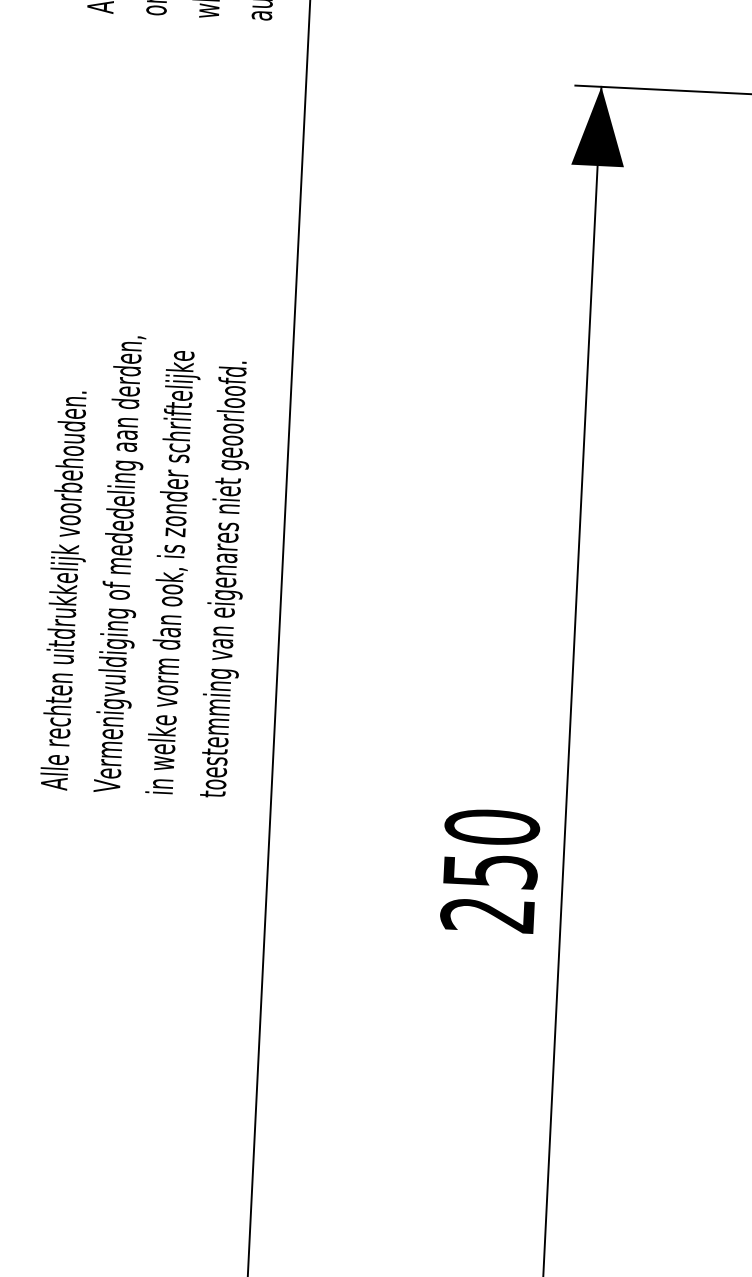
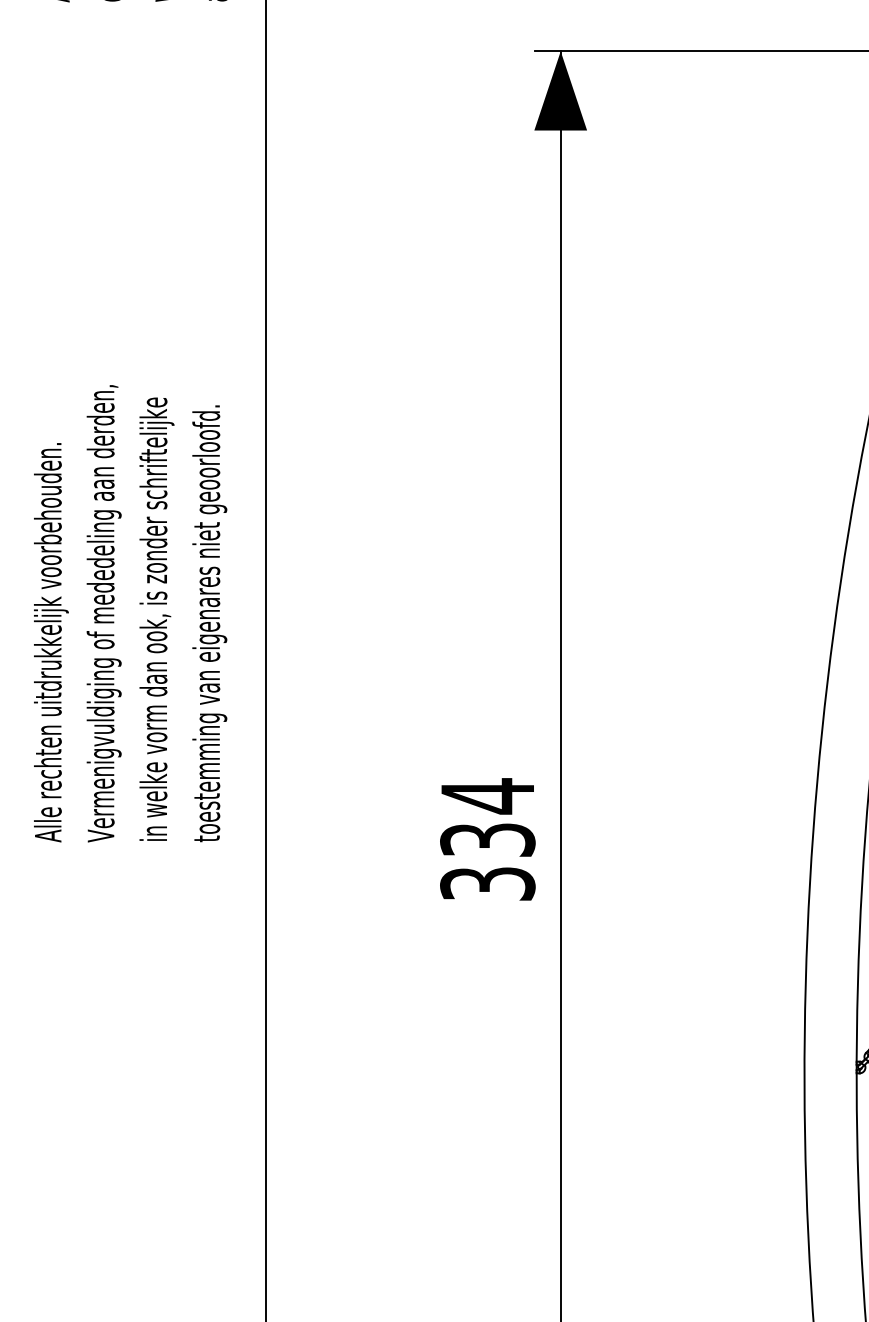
text: (147, 565) -> (130, 613), moved
text: (489, 870) -> (487, 839), 250 -> 334

